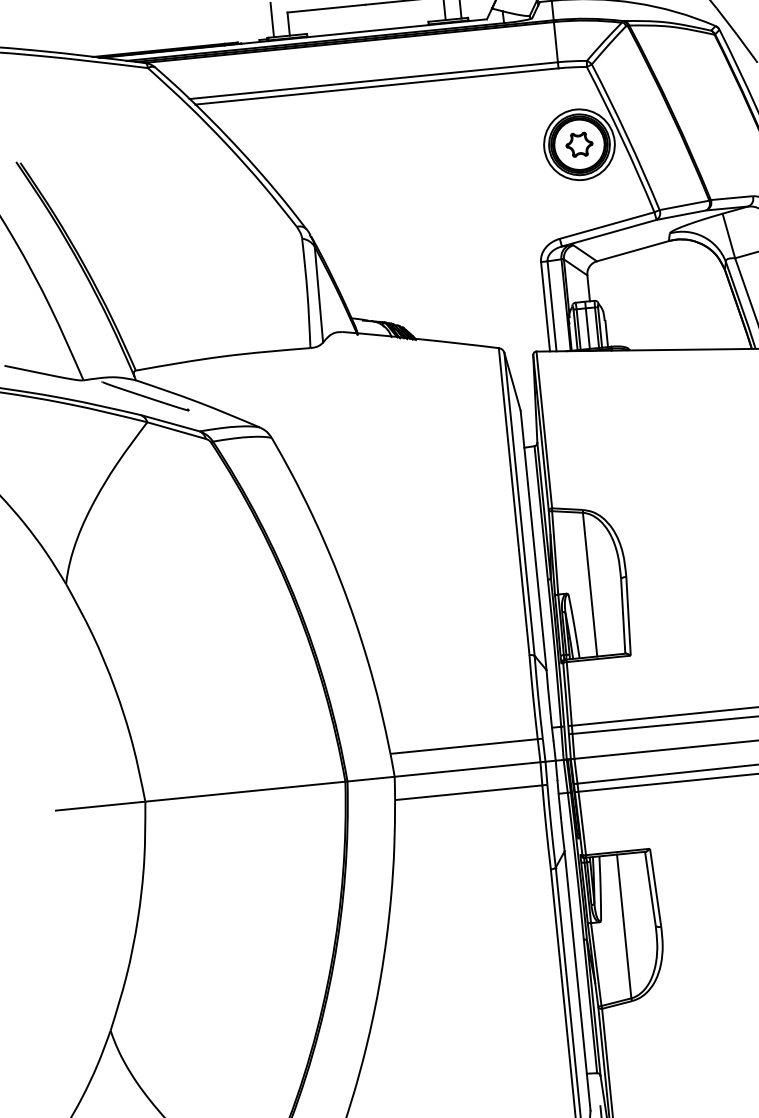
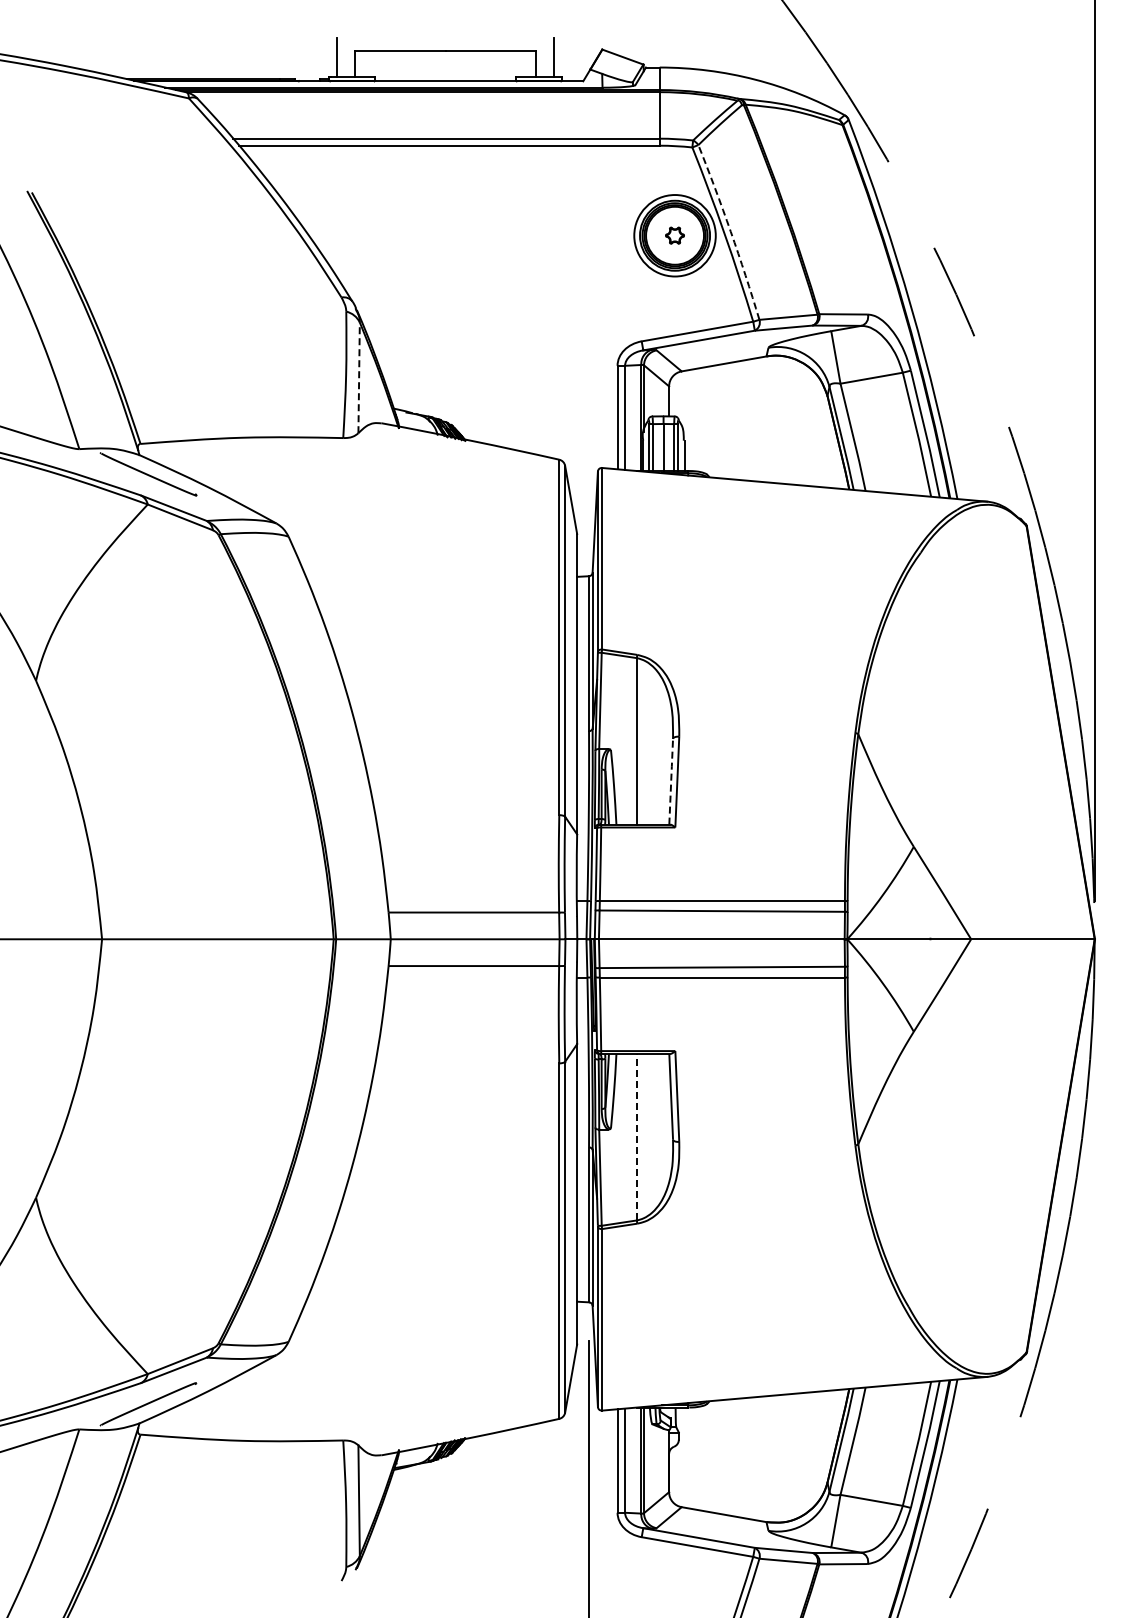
arc: (627, 136) -> (730, 231), solid -> dashed
part: (579, 144) -> (674, 235), size x0.6
line: (319, 294) -> (359, 377), solid -> dashed
line: (623, 616) -> (671, 781), solid -> dashed
line: (623, 925) -> (636, 1136), solid -> dashed

